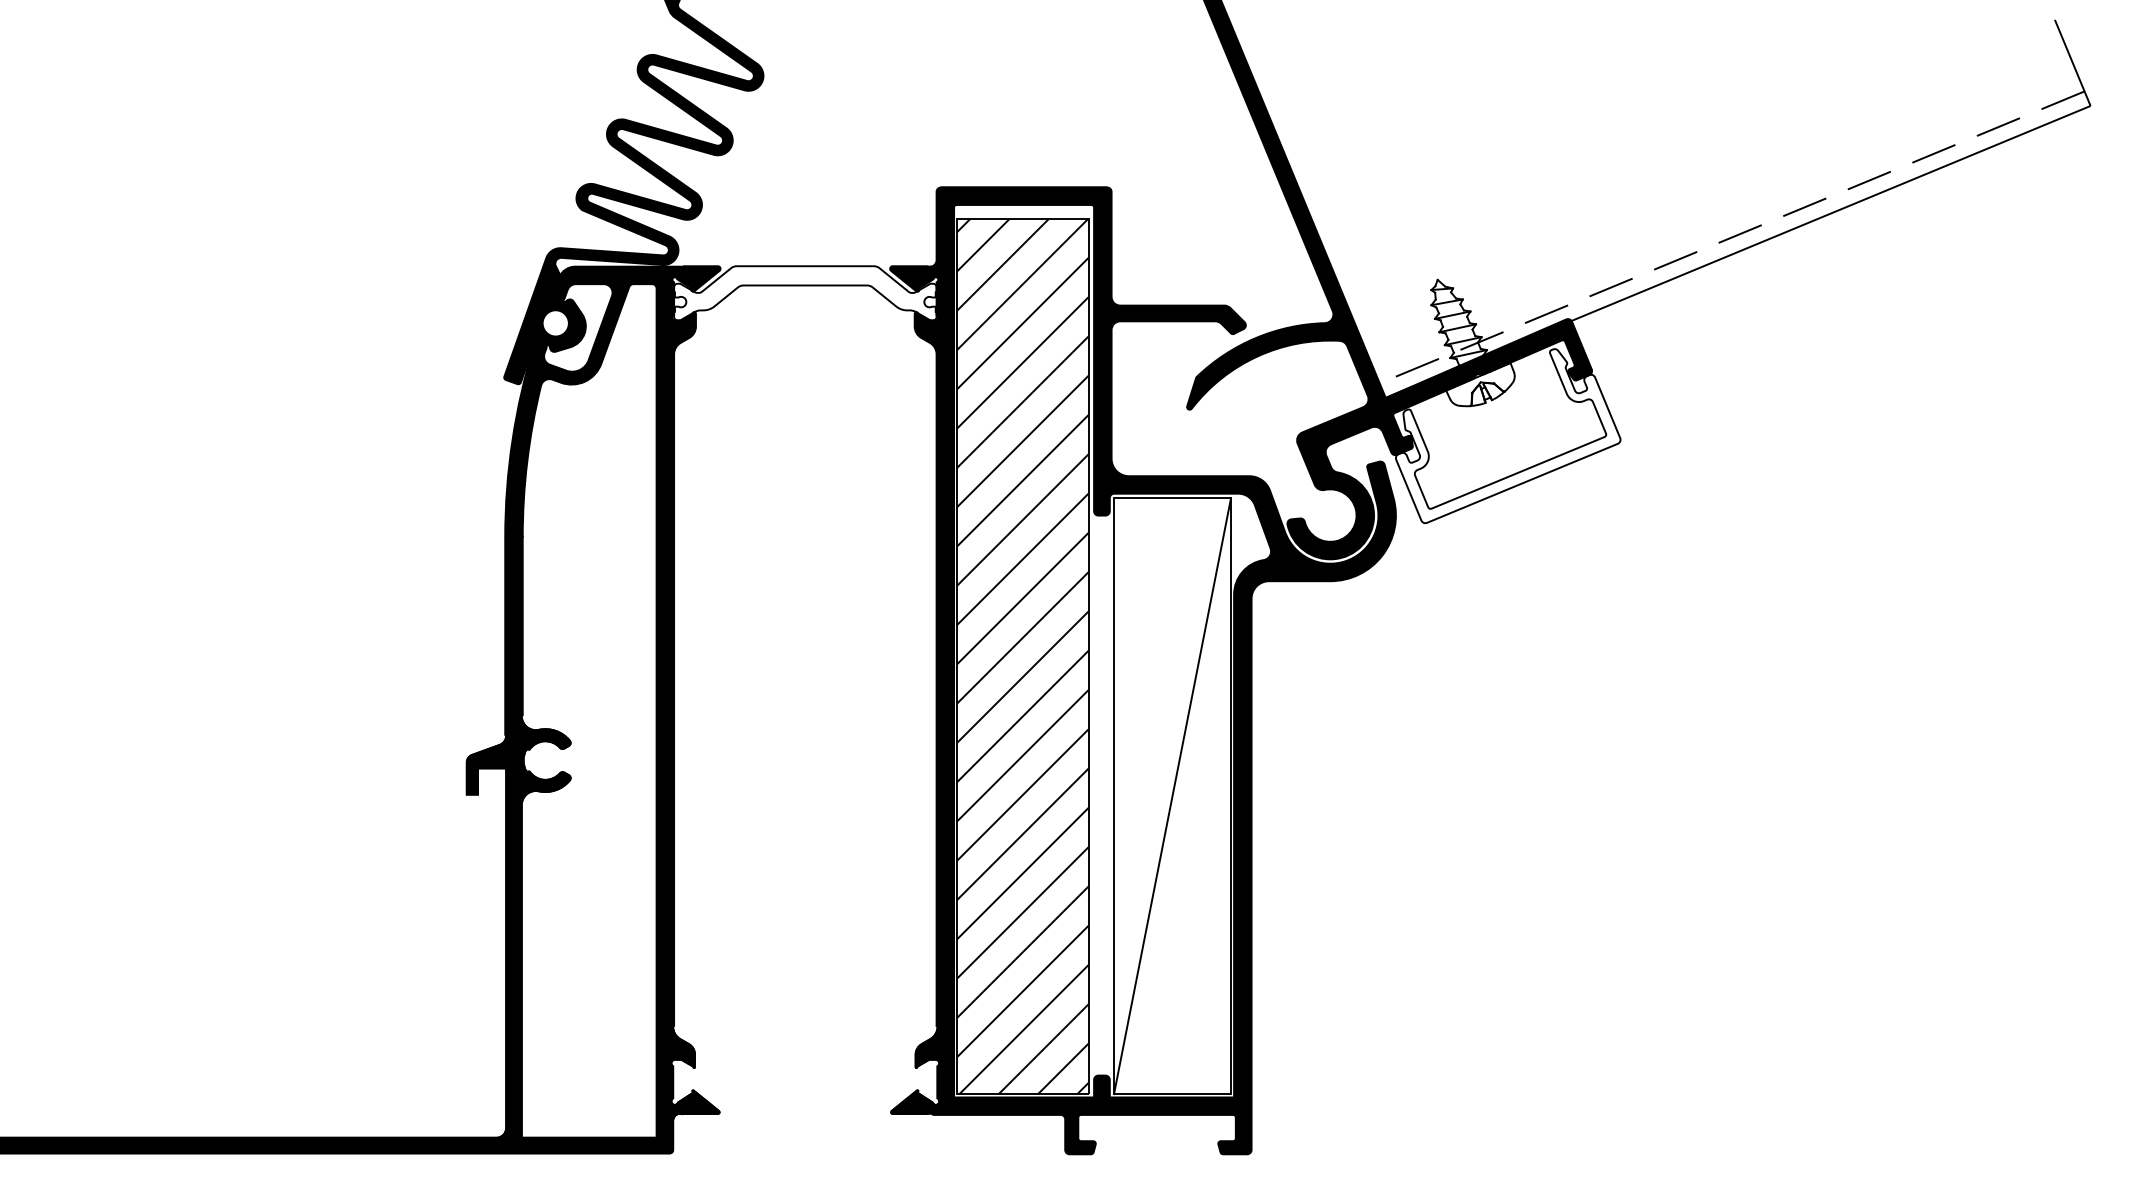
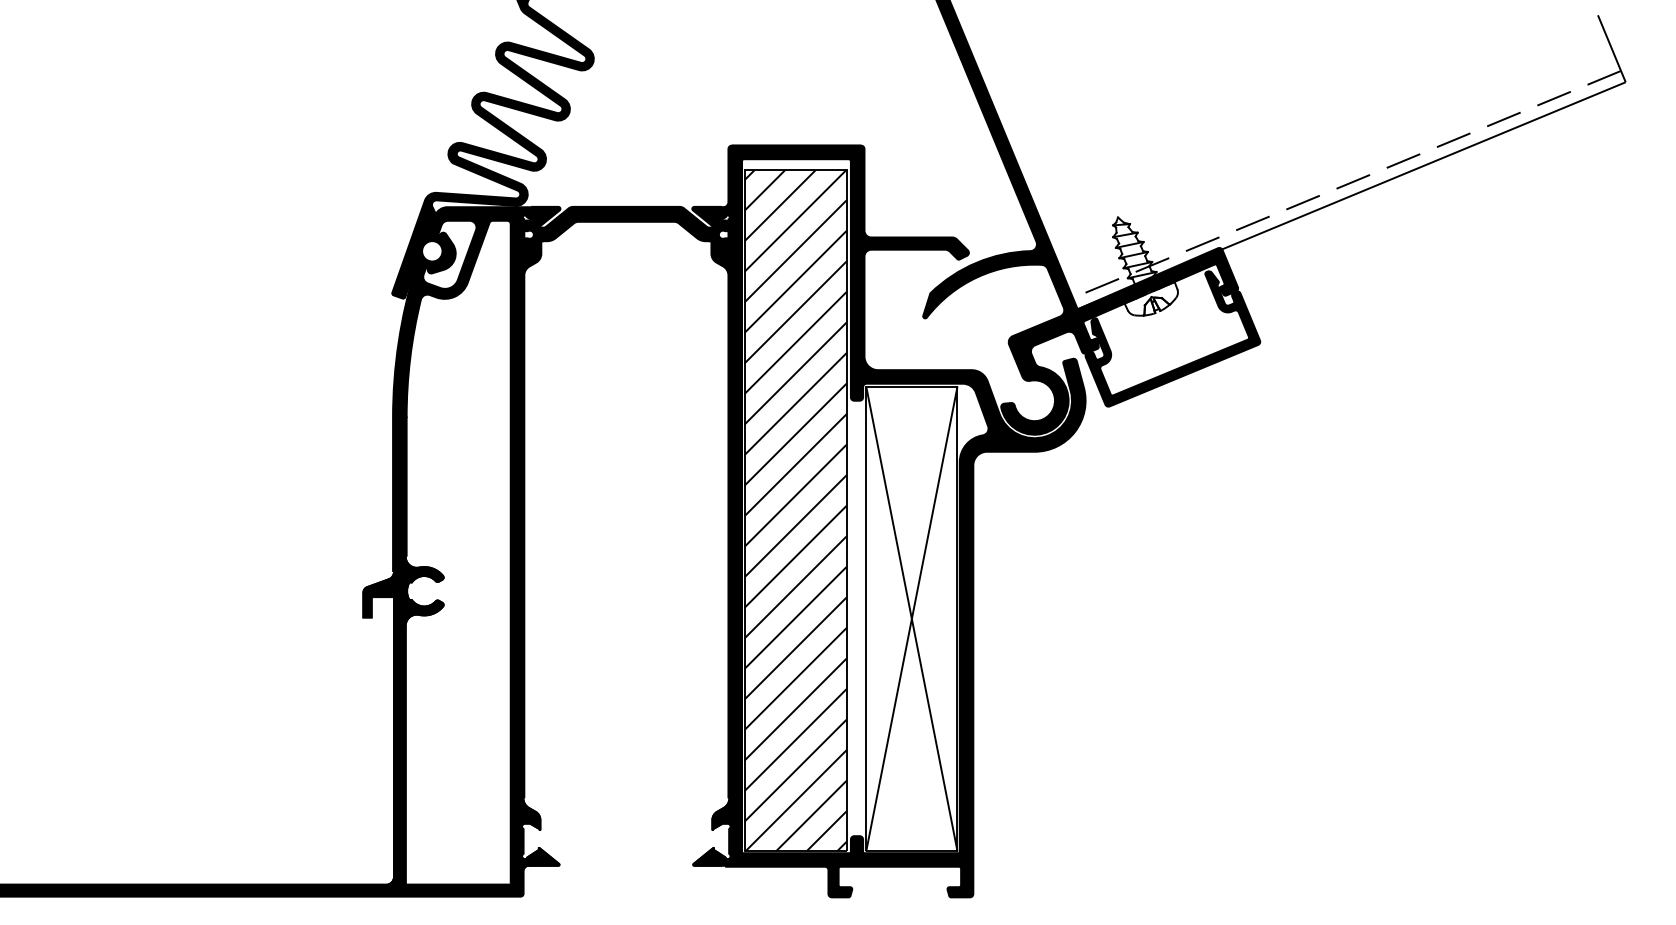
fill: (805, 292) -> (626, 227), added
fill: (1507, 435) -> (1172, 338), added
line: (1172, 795) -> (911, 618), added

